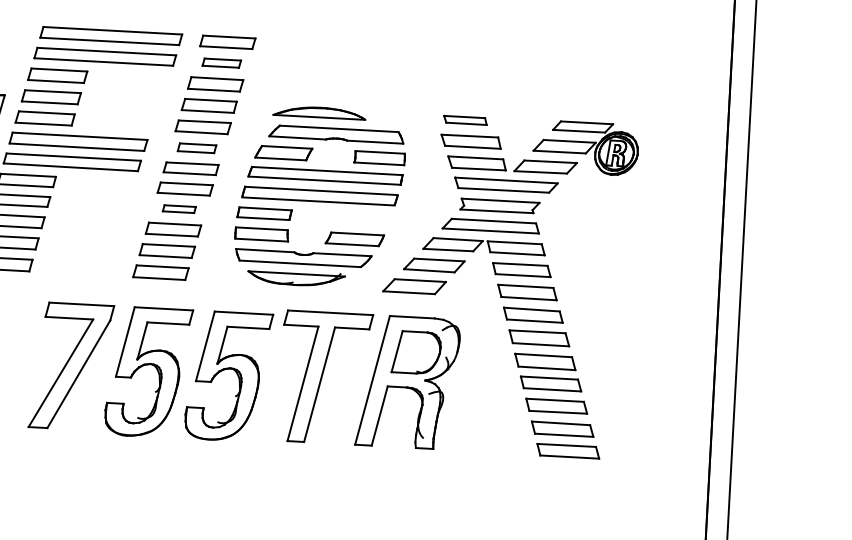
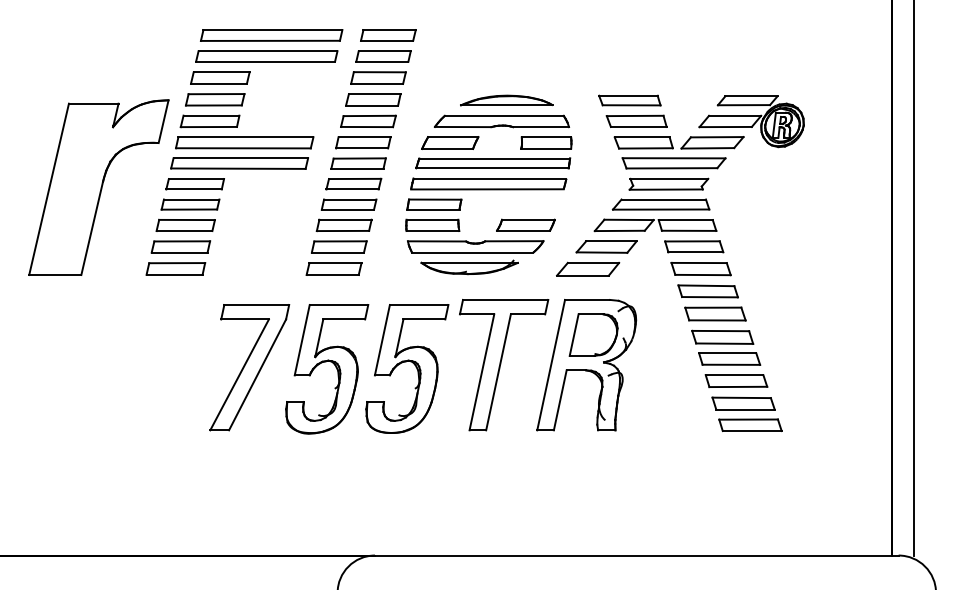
part: (221, 63) -> (383, 56), size x1.43
part: (319, 112) -> (506, 100), moved
part: (465, 120) -> (629, 100), size x1.43
part: (197, 147) -> (363, 142), size x1.43
part: (178, 209) -> (348, 204), size x1.67

